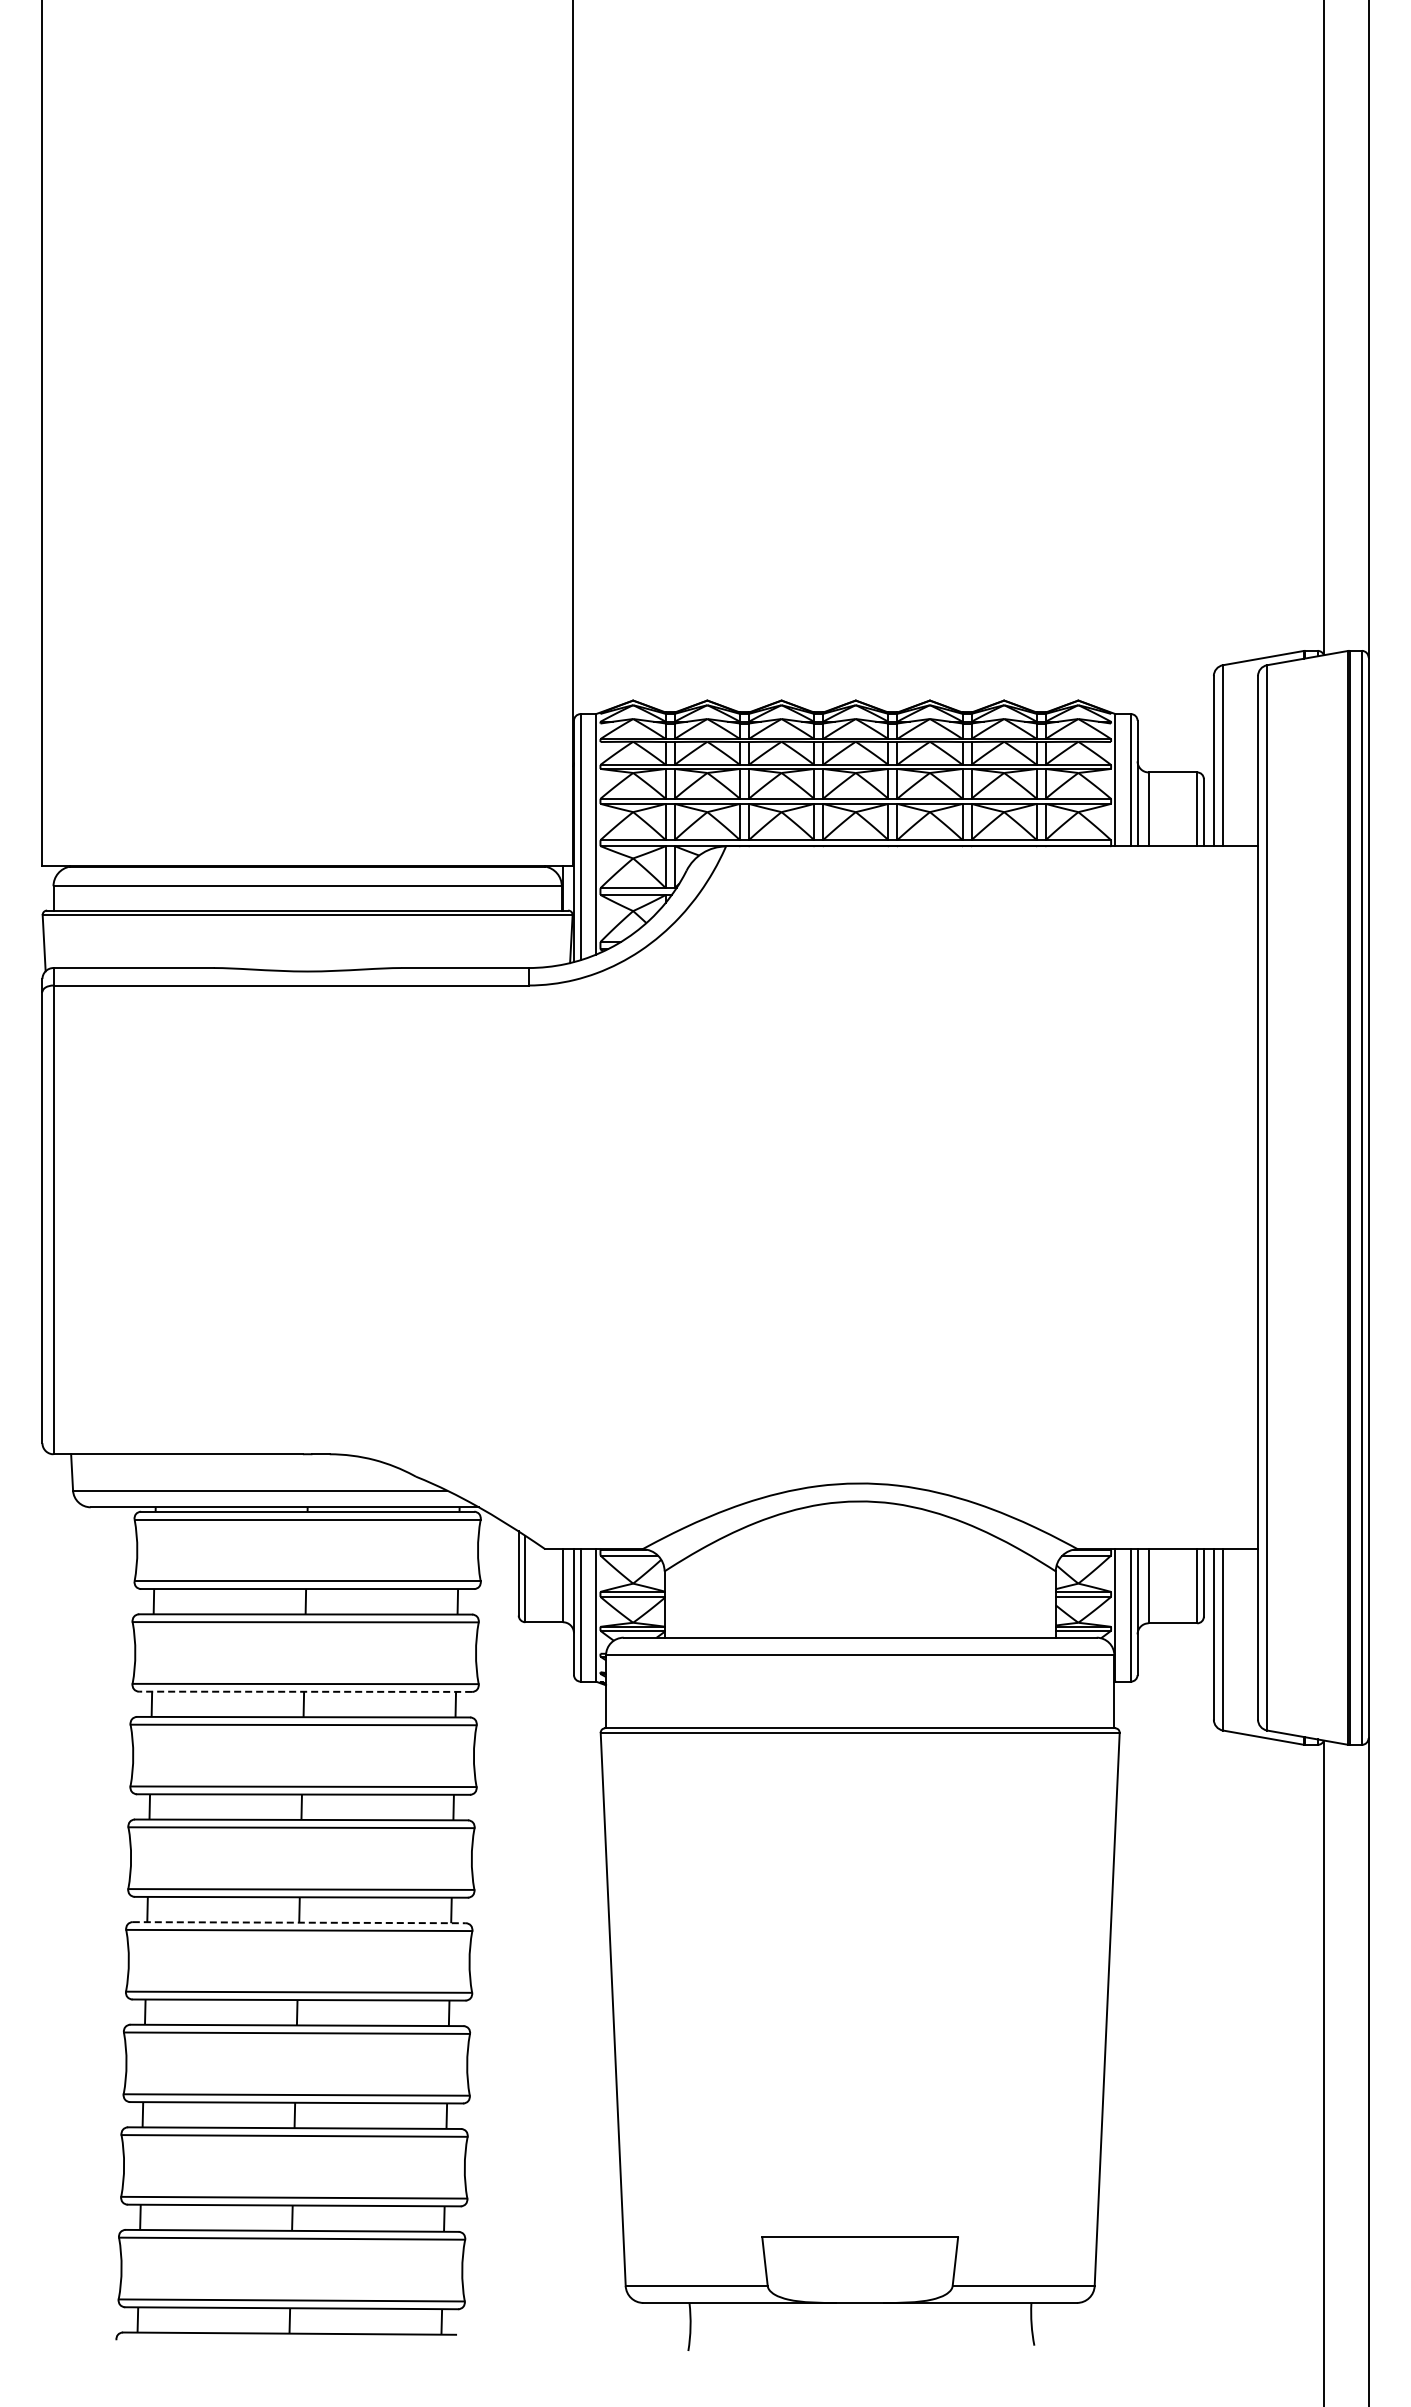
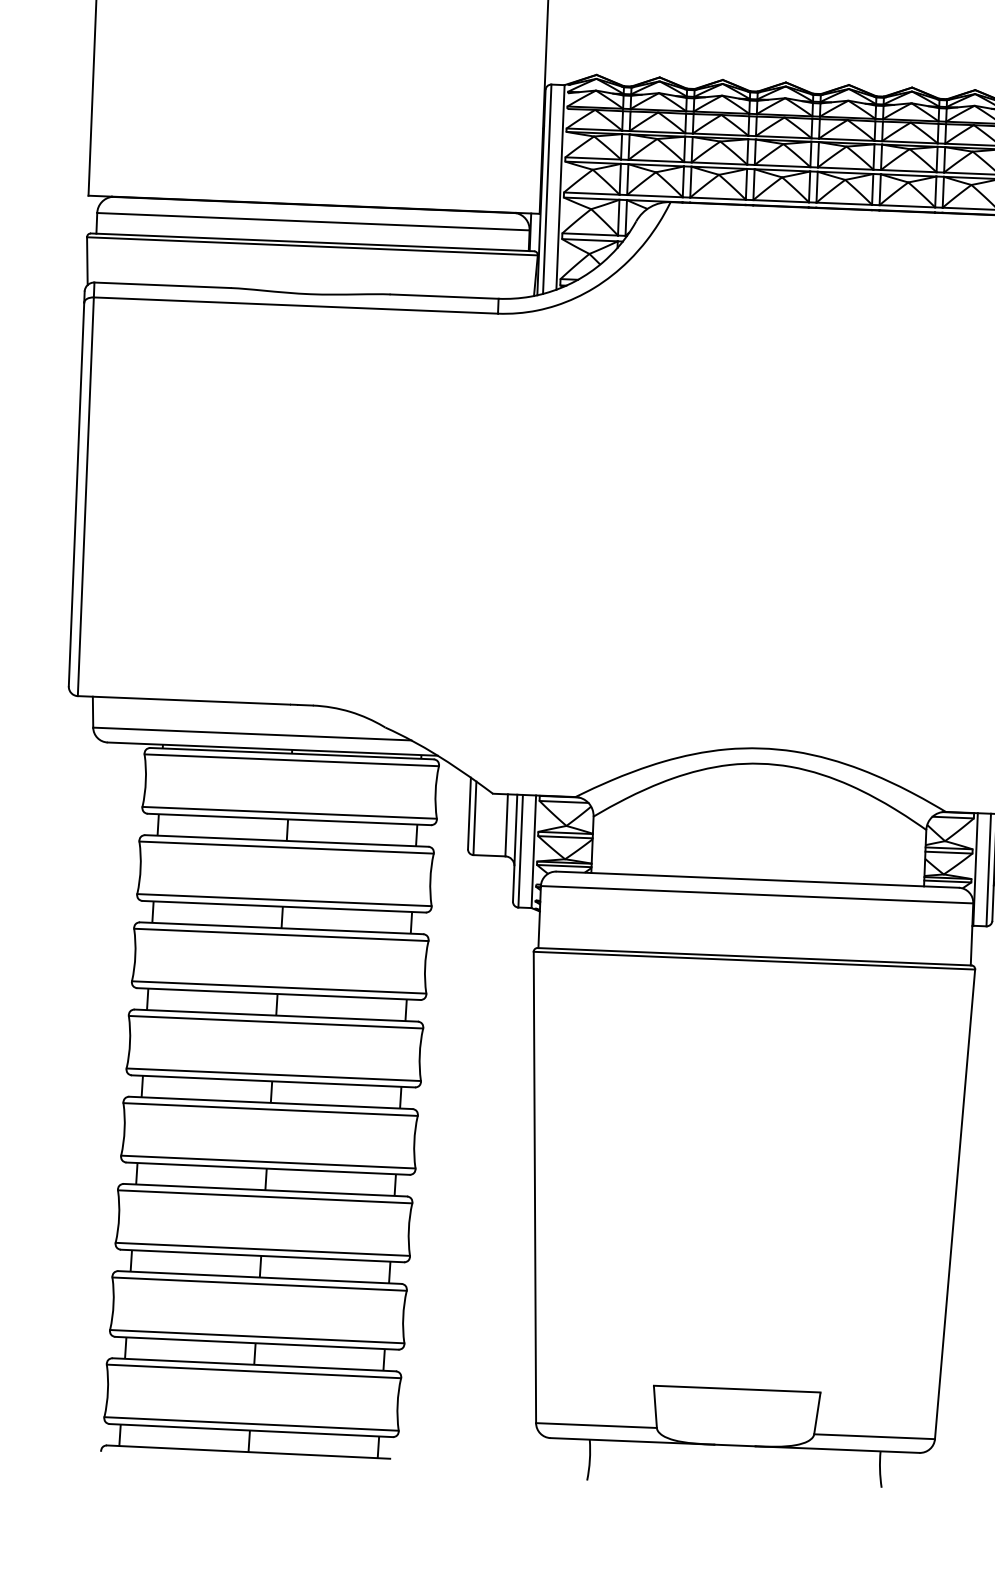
line: (305, 1691) -> (284, 906), dashed -> solid
line: (299, 1922) -> (271, 1102), dashed -> solid

